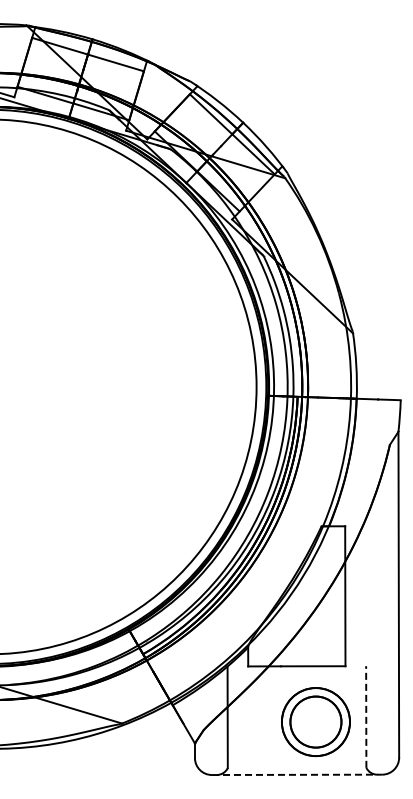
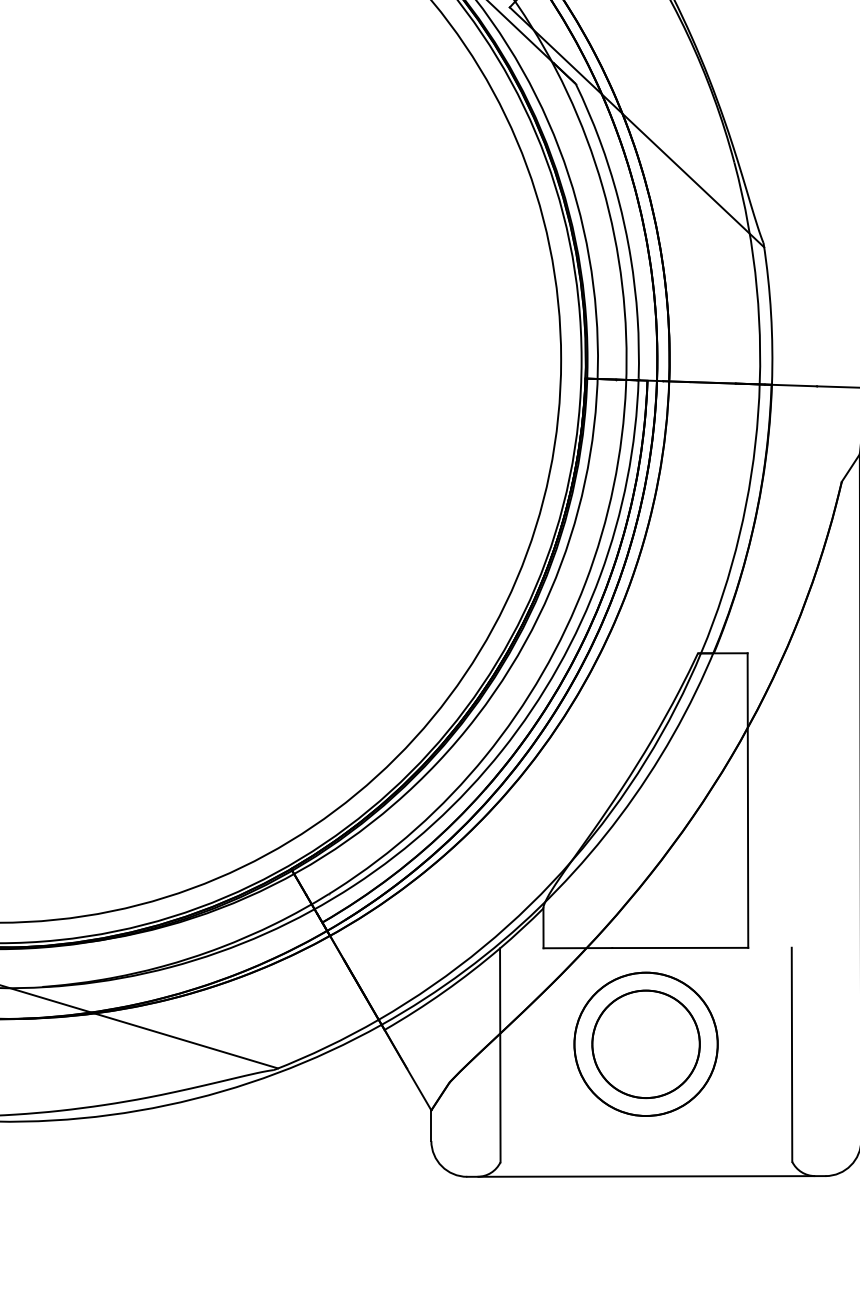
line: (366, 717) -> (792, 1055), dashed -> solid
part: (315, 722) -> (645, 1045), moved
line: (297, 774) -> (647, 1175), dashed -> solid

